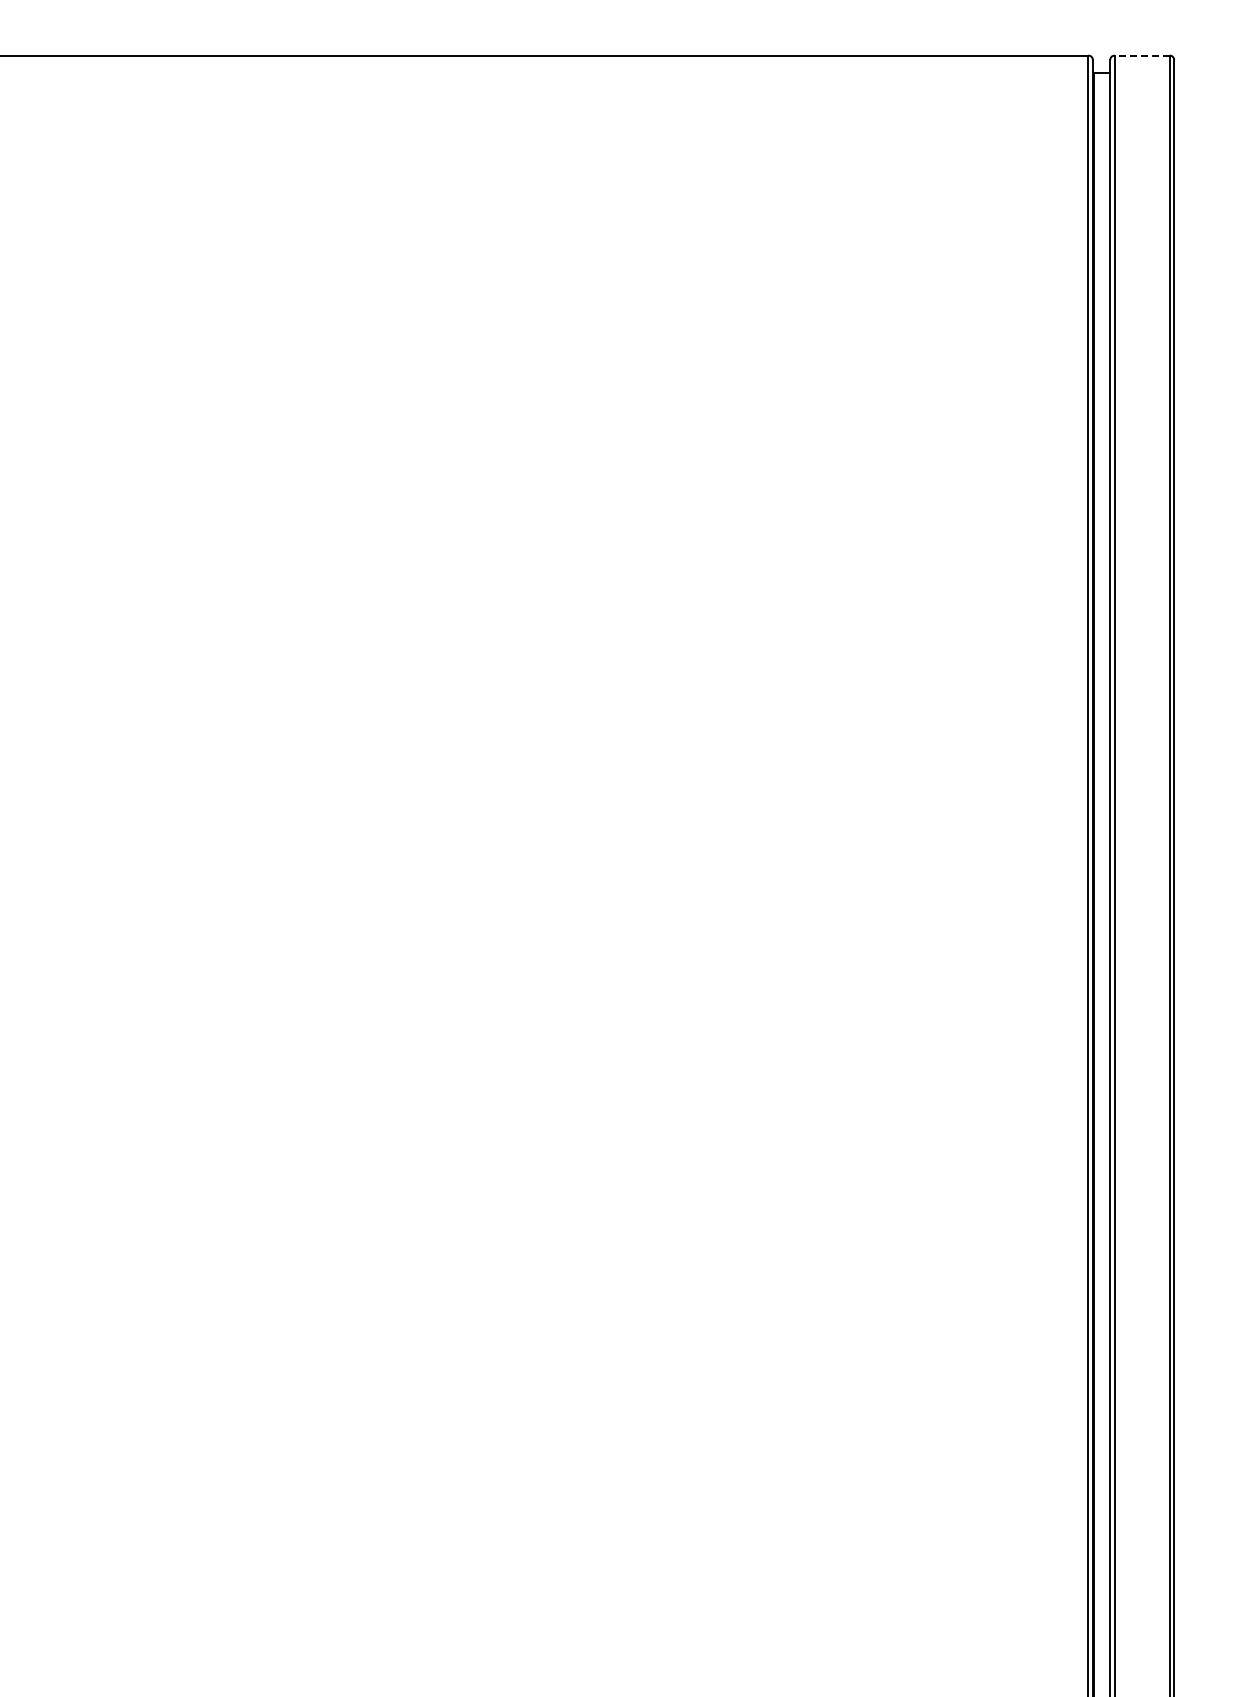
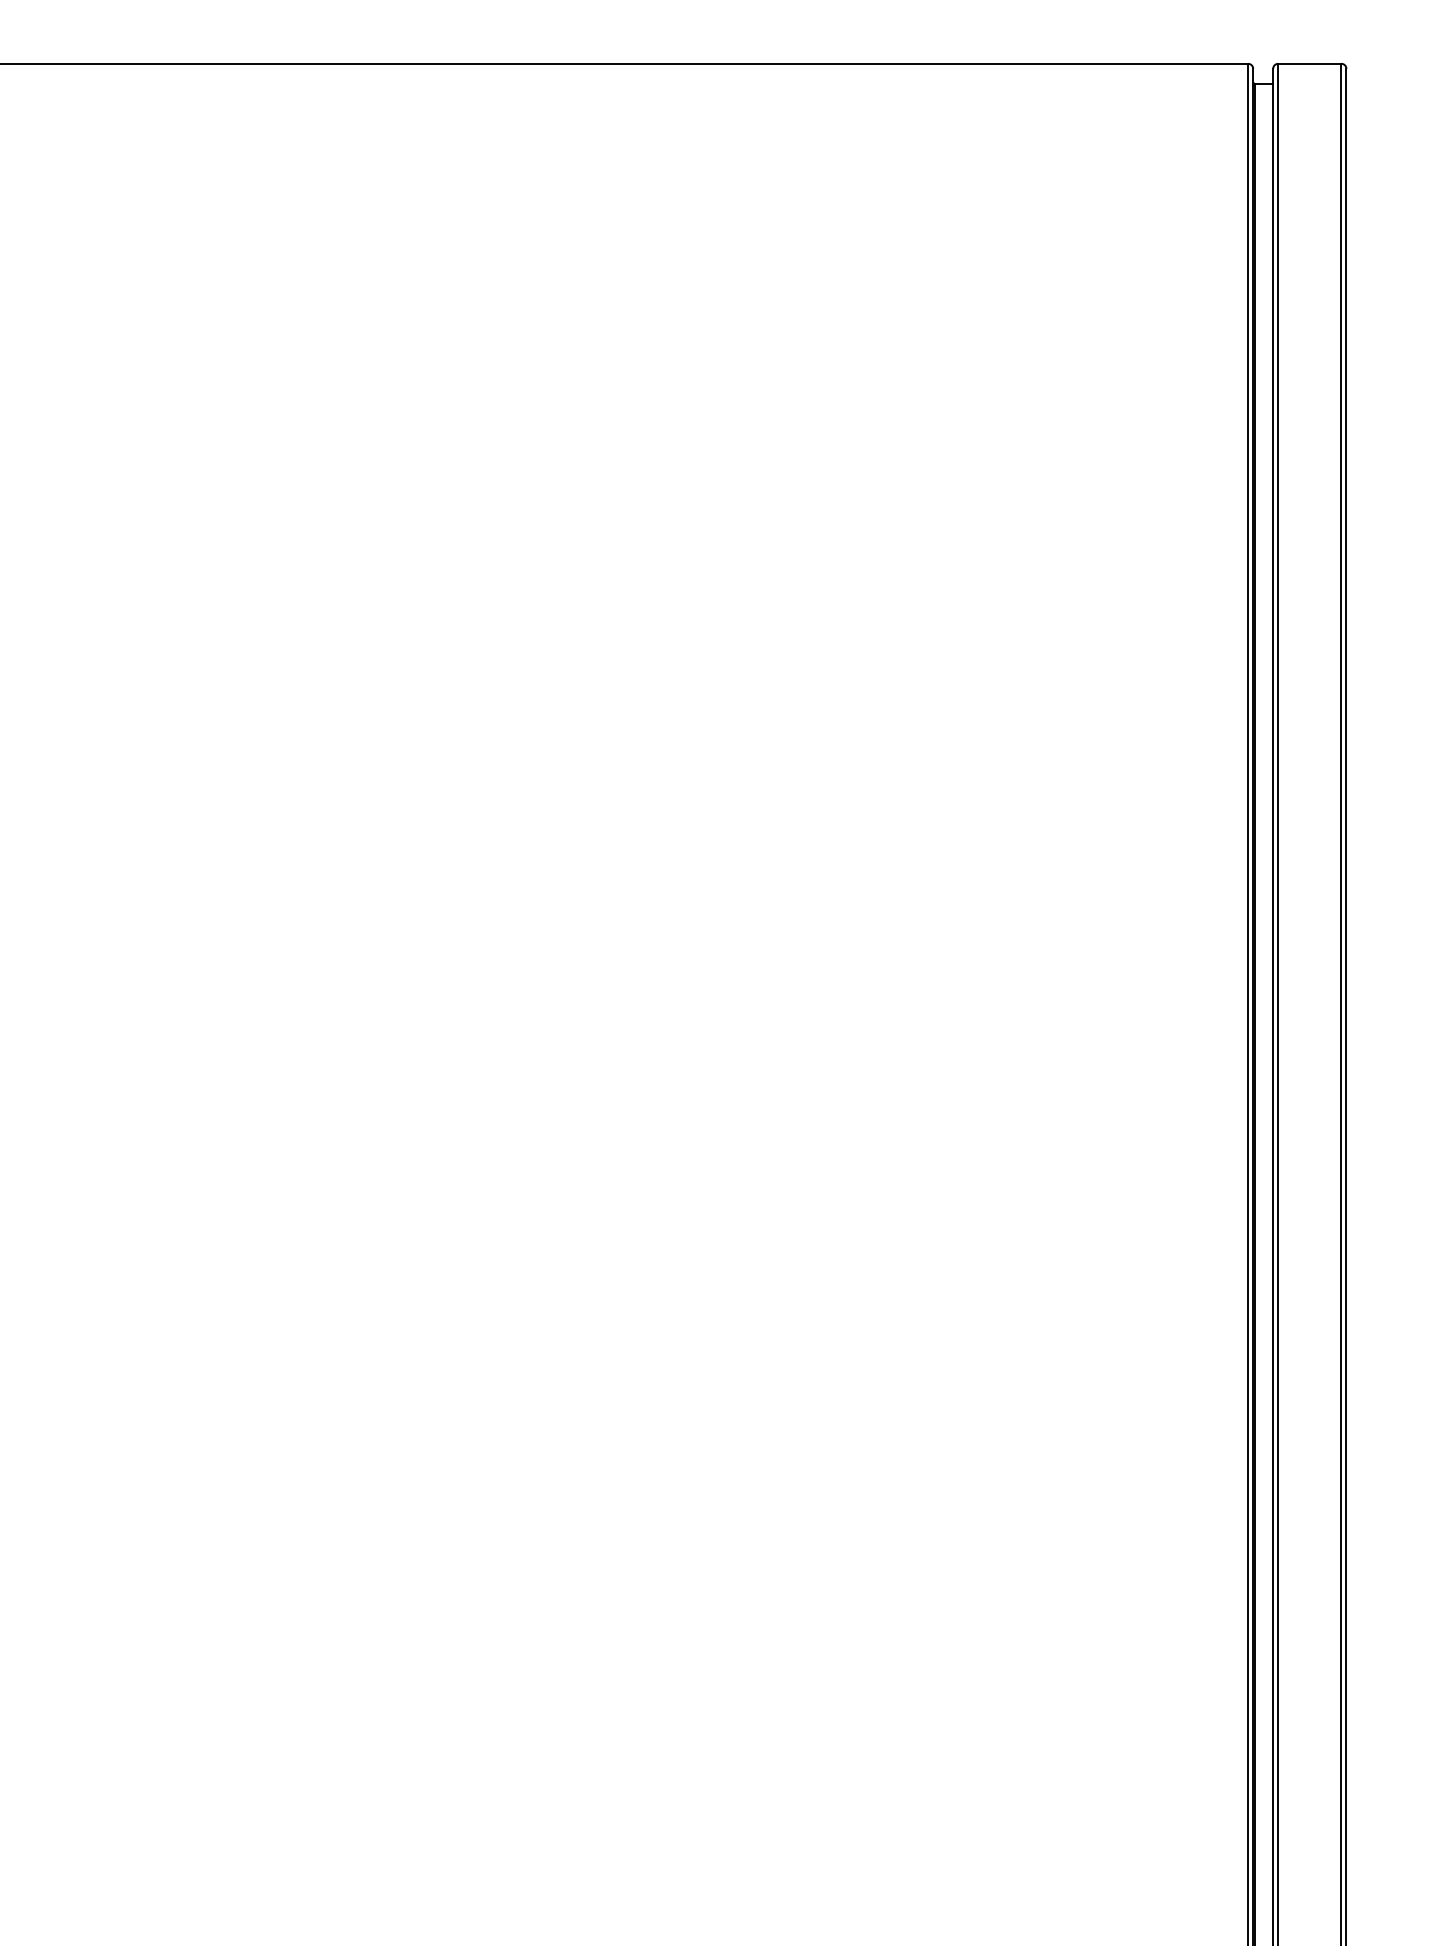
line: (1142, 55) -> (1310, 63), dashed -> solid

